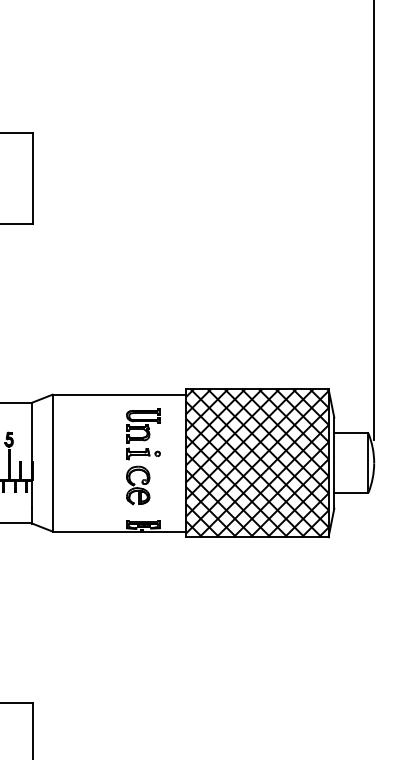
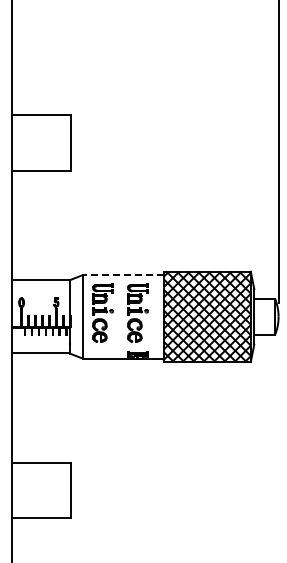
line: (119, 395) -> (123, 275), solid -> dashed
part: (85, 455) -> (102, 312), added

